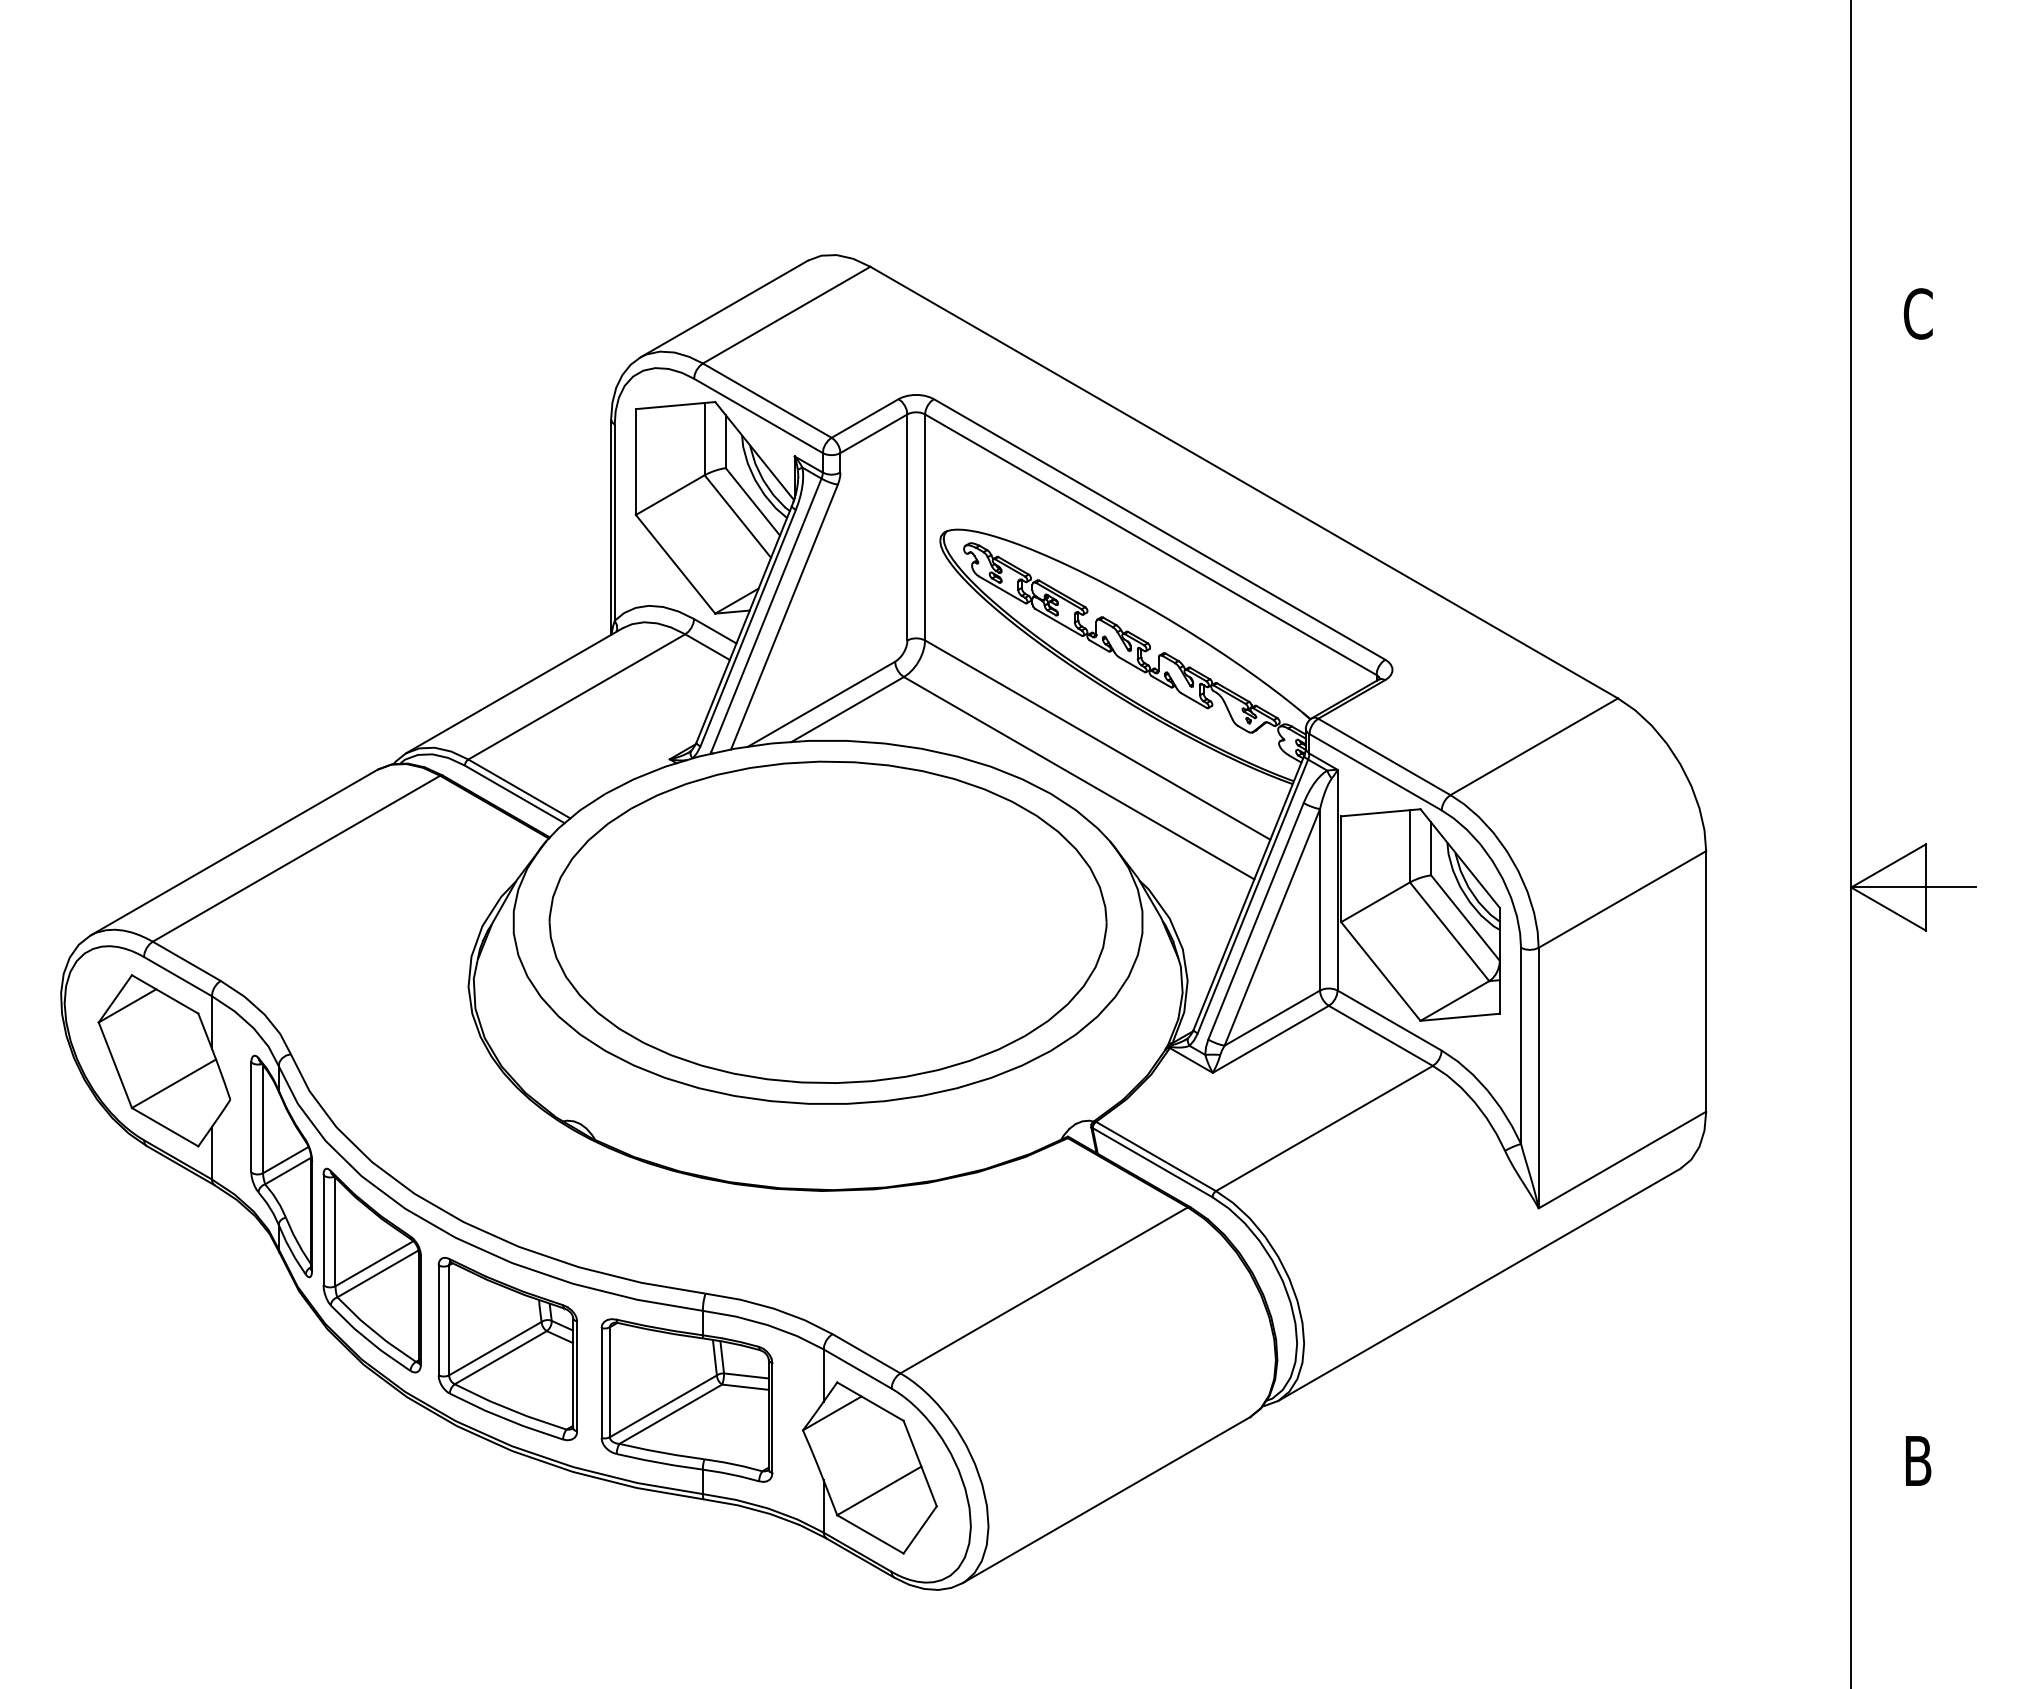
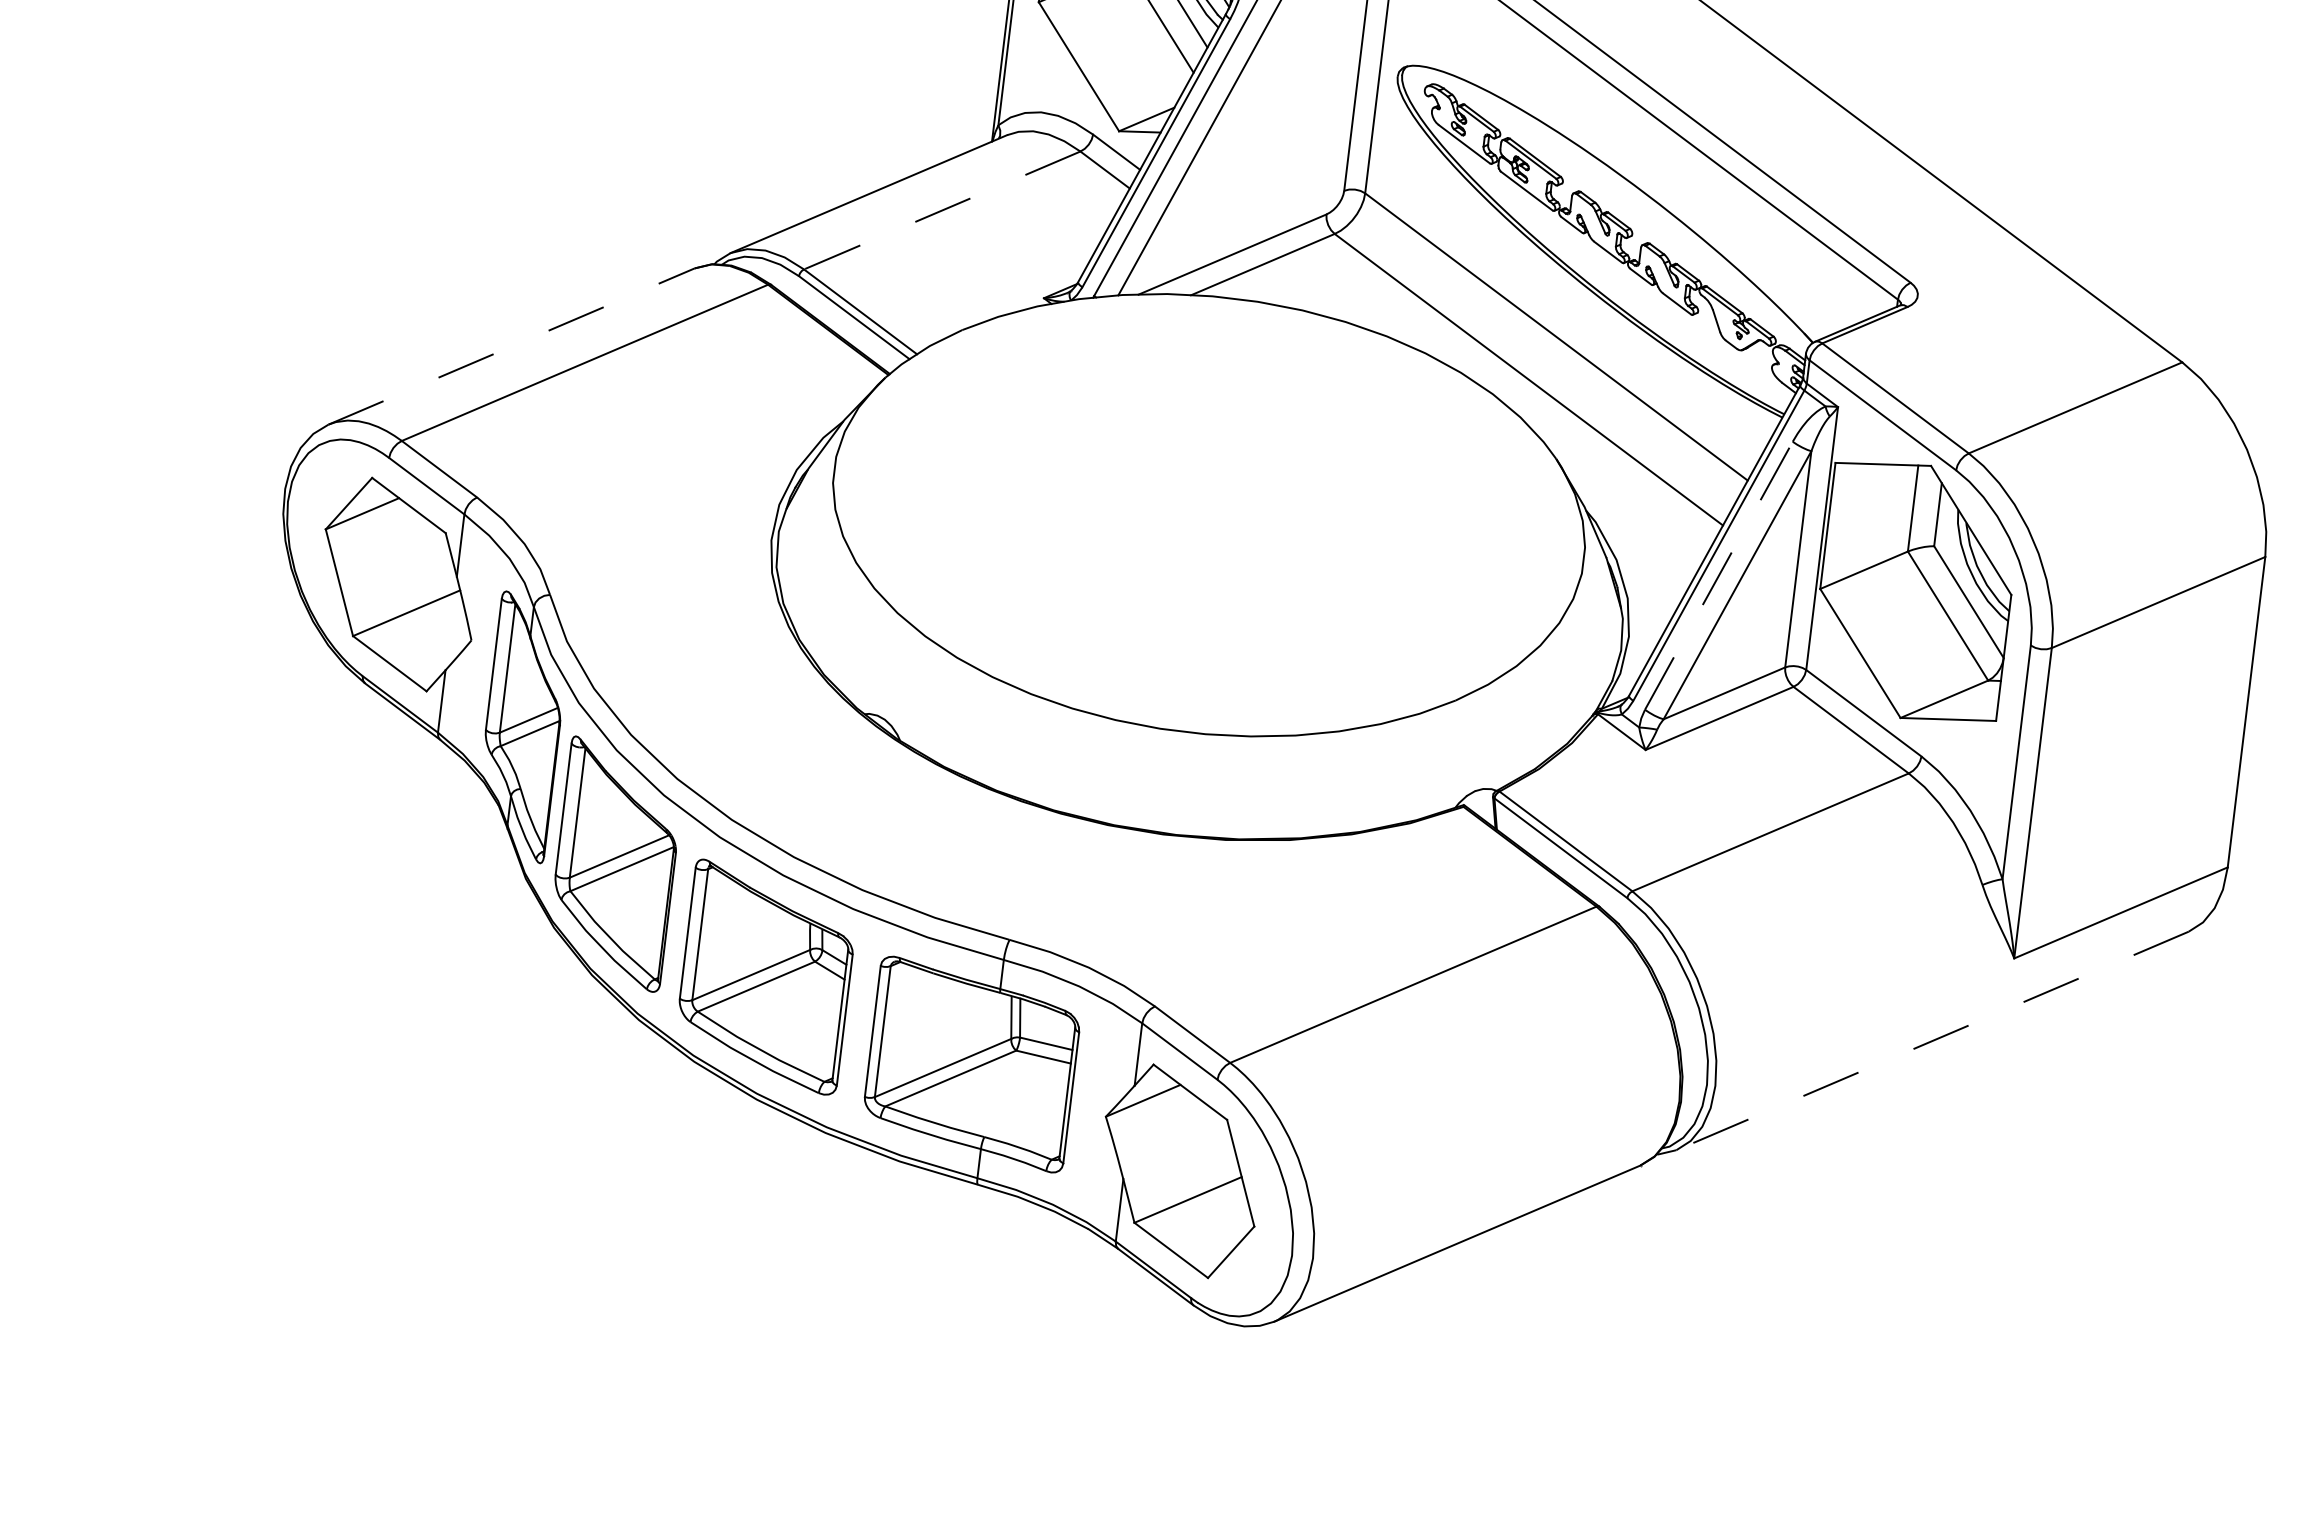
line: (576, 697) -> (941, 211), solid -> dashed
line: (234, 852) -> (512, 346), solid -> dashed
part: (827, 921) -> (1208, 514), removed
line: (1255, 921) -> (1718, 575), solid -> dashed
line: (1478, 1285) -> (1931, 1041), solid -> dashed

